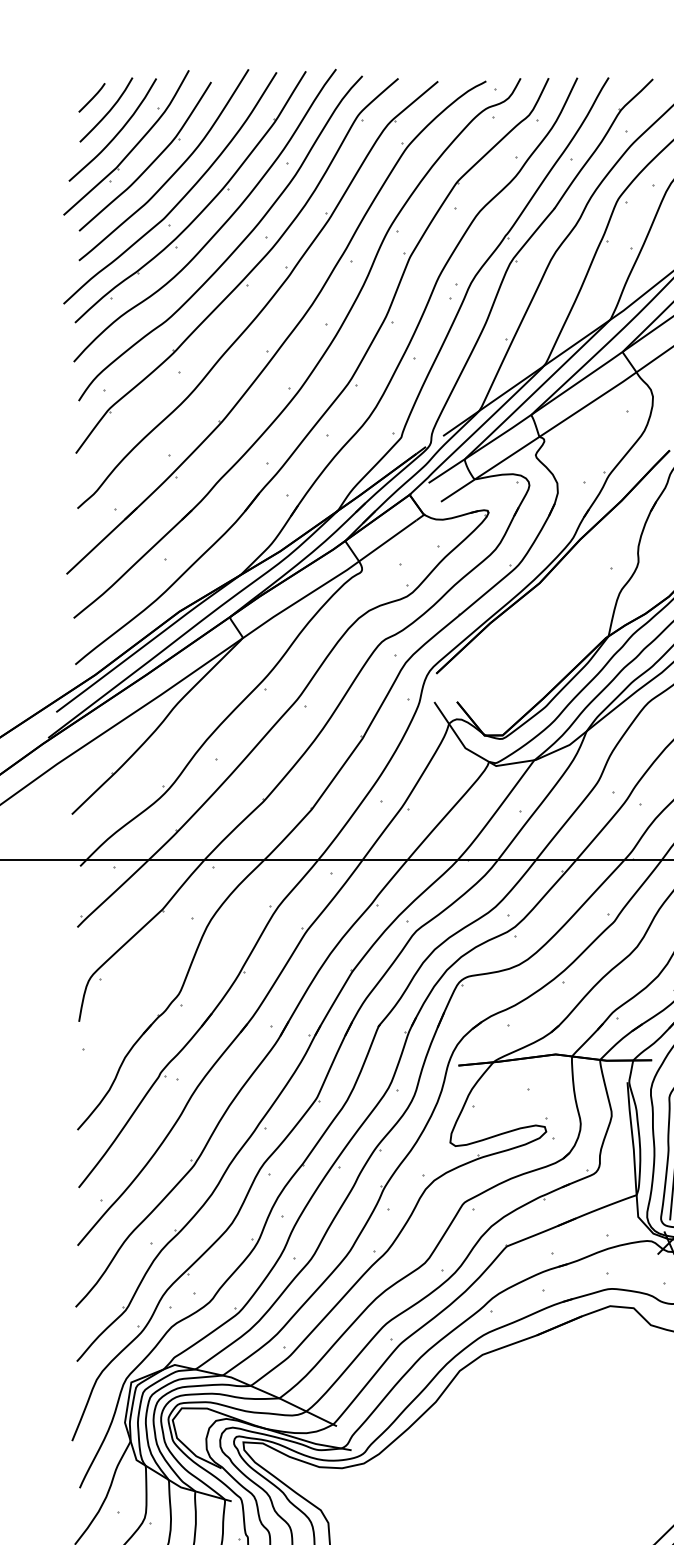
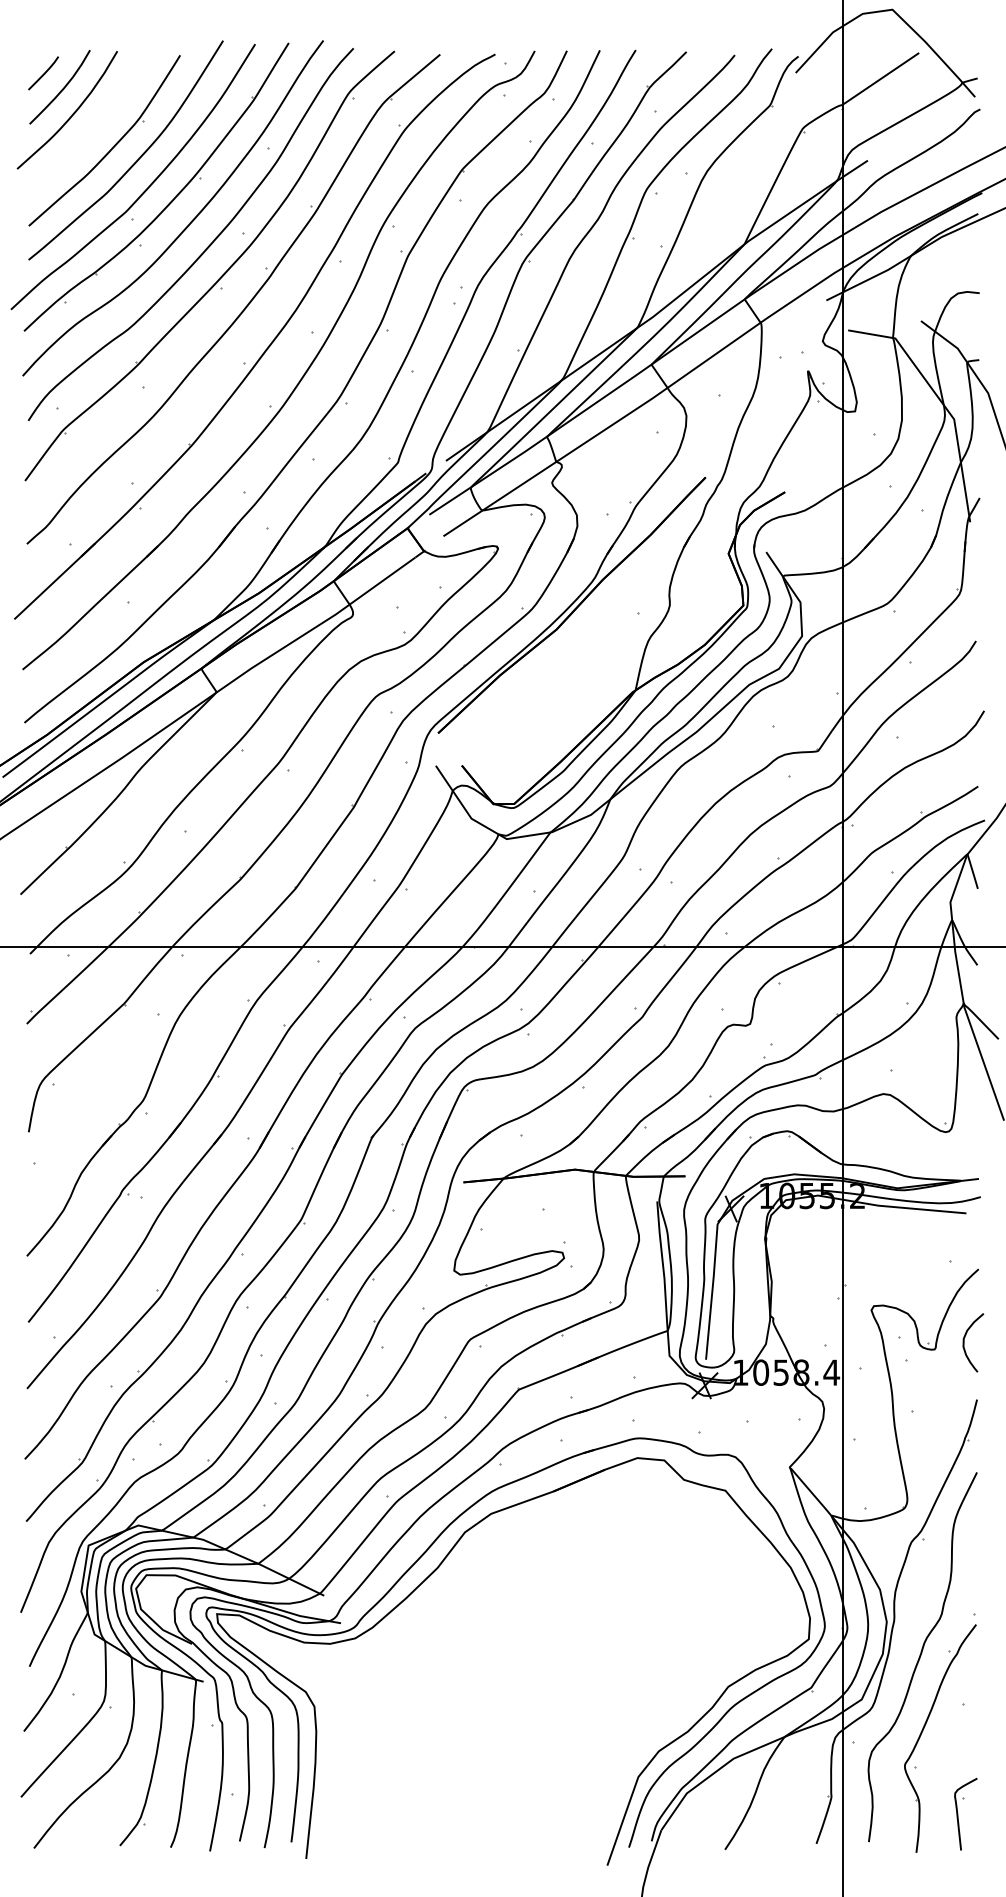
part: (132, 148) -> (89, 131), removed

